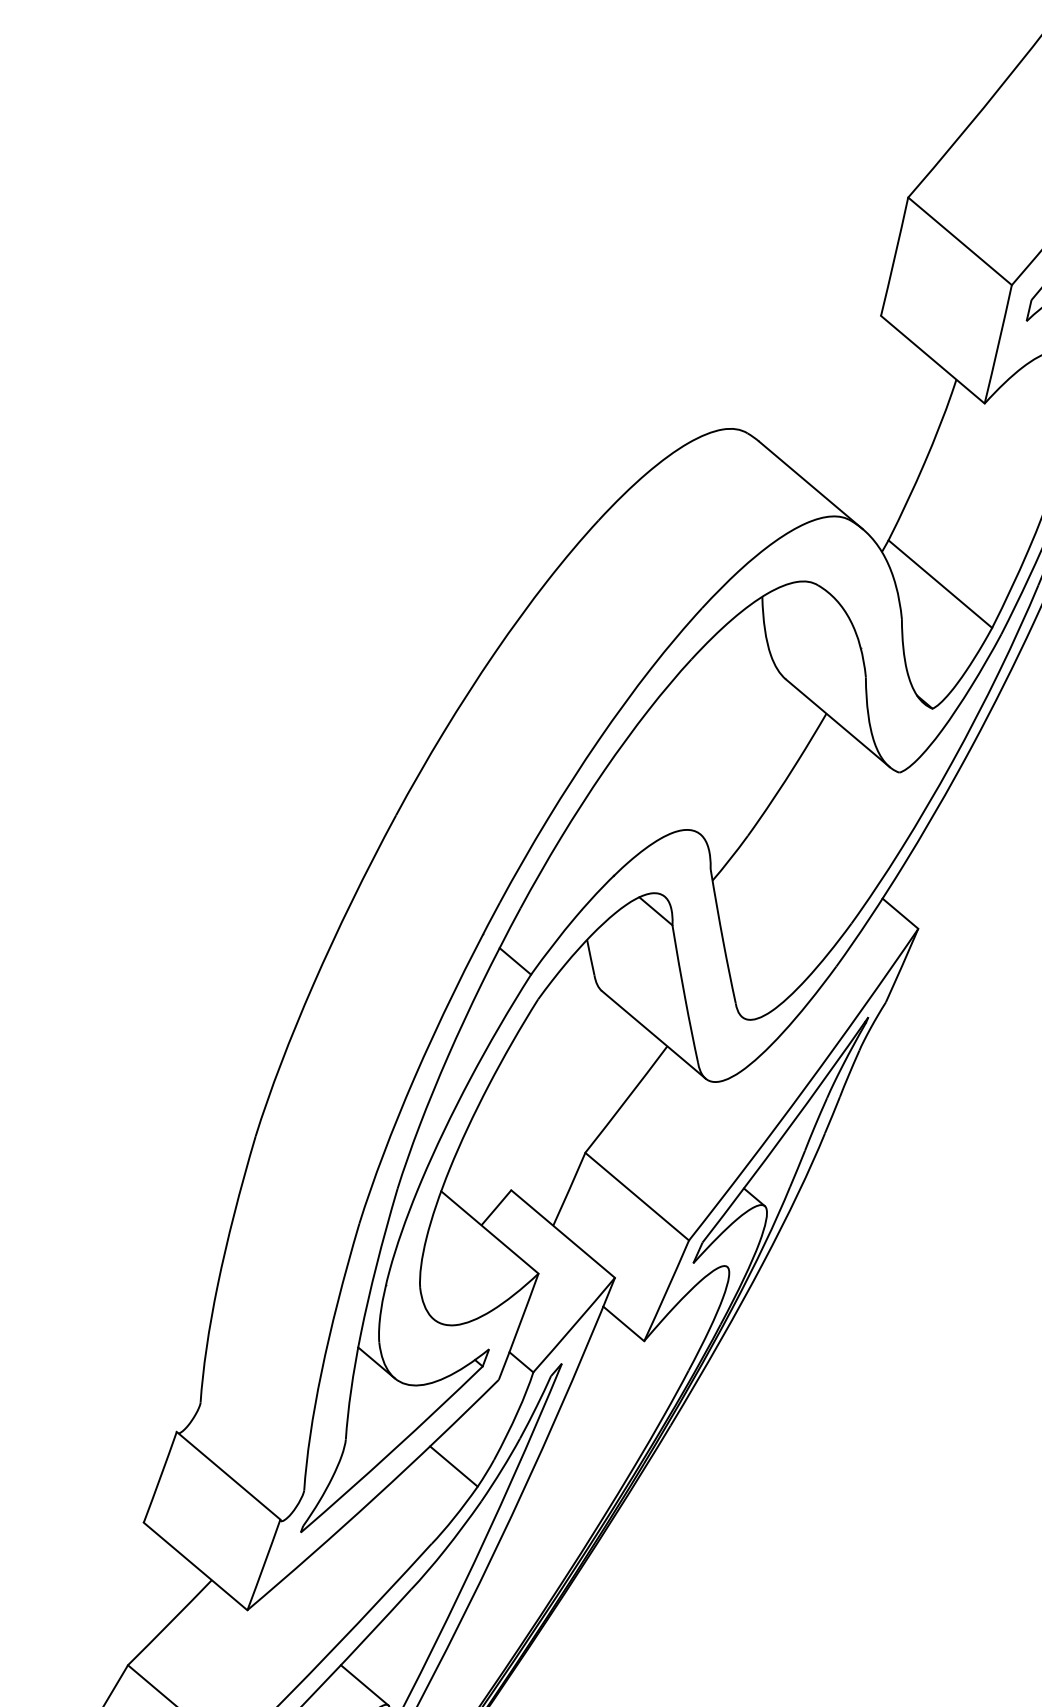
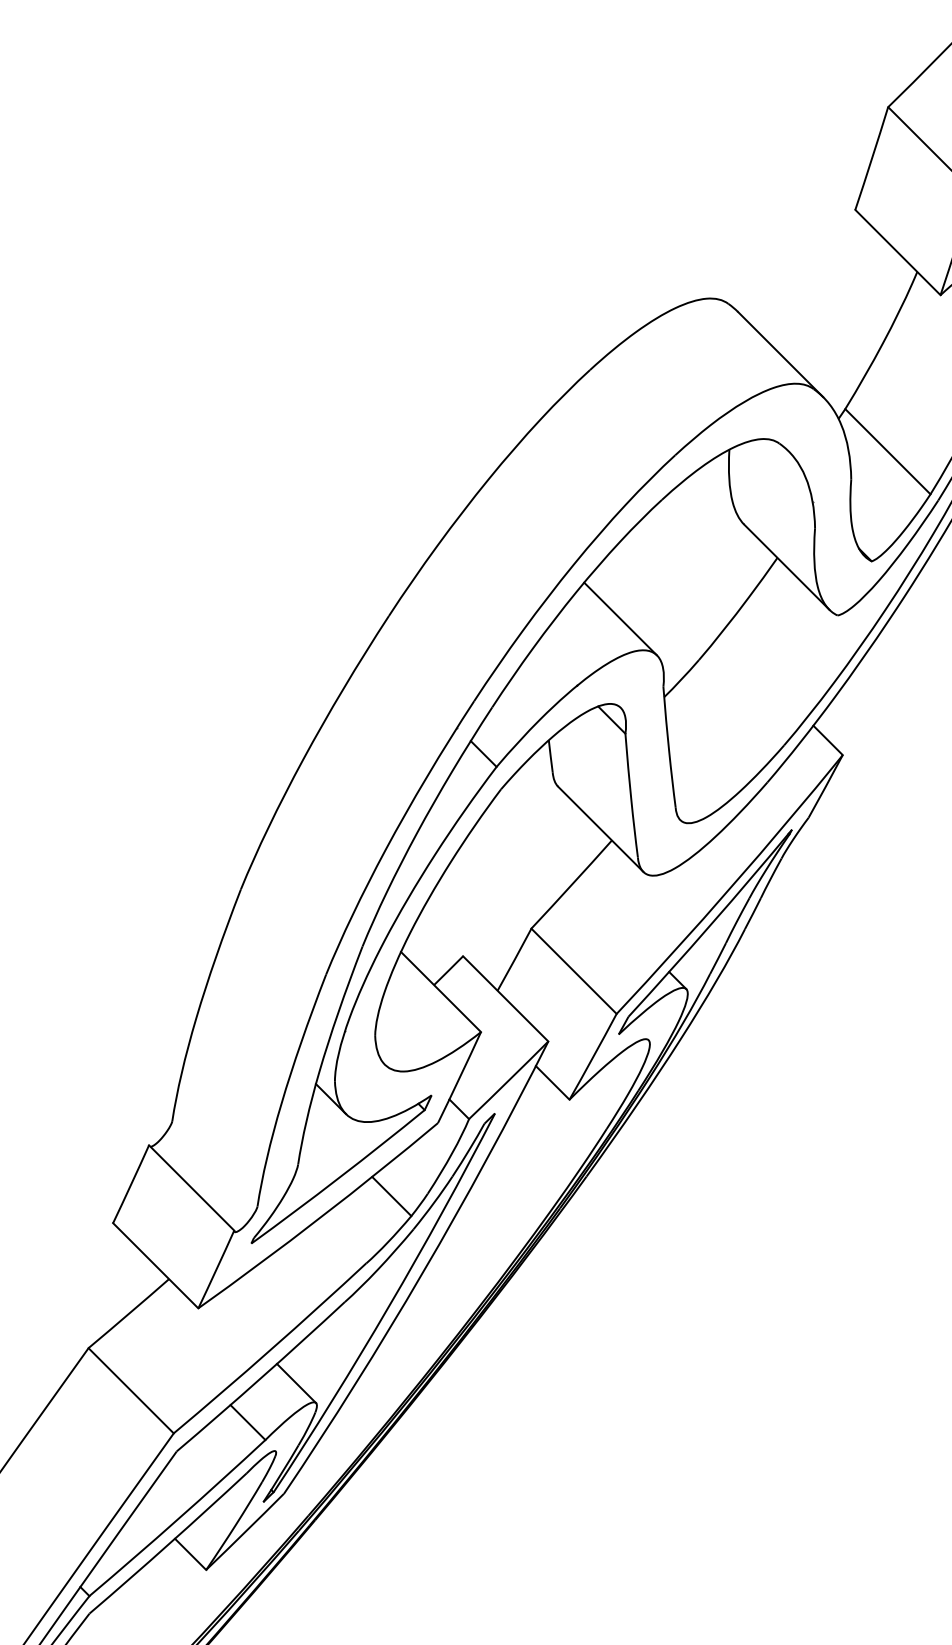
line: (656, 796) -> (620, 618), added

